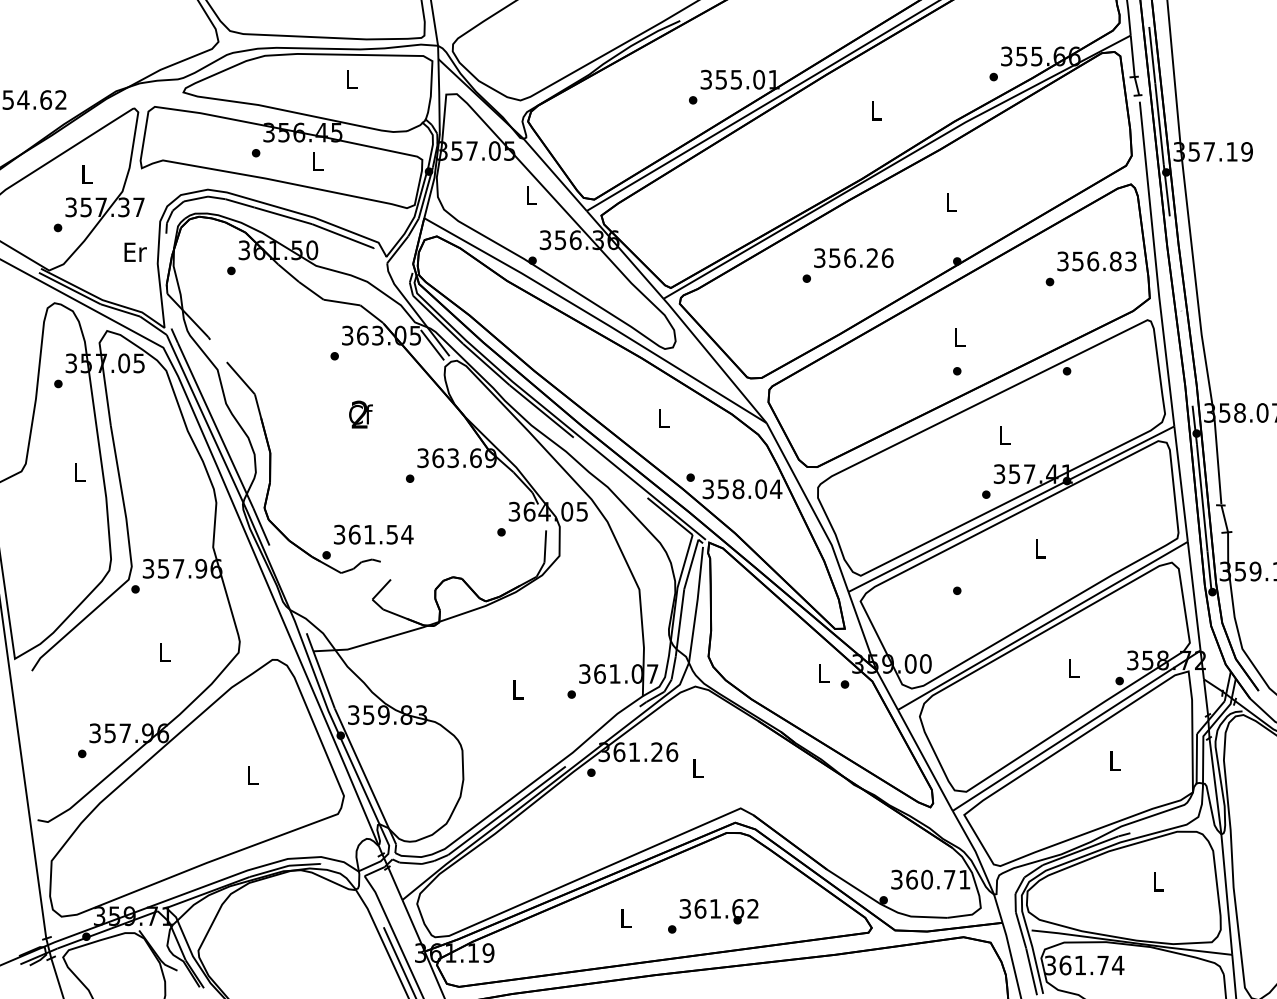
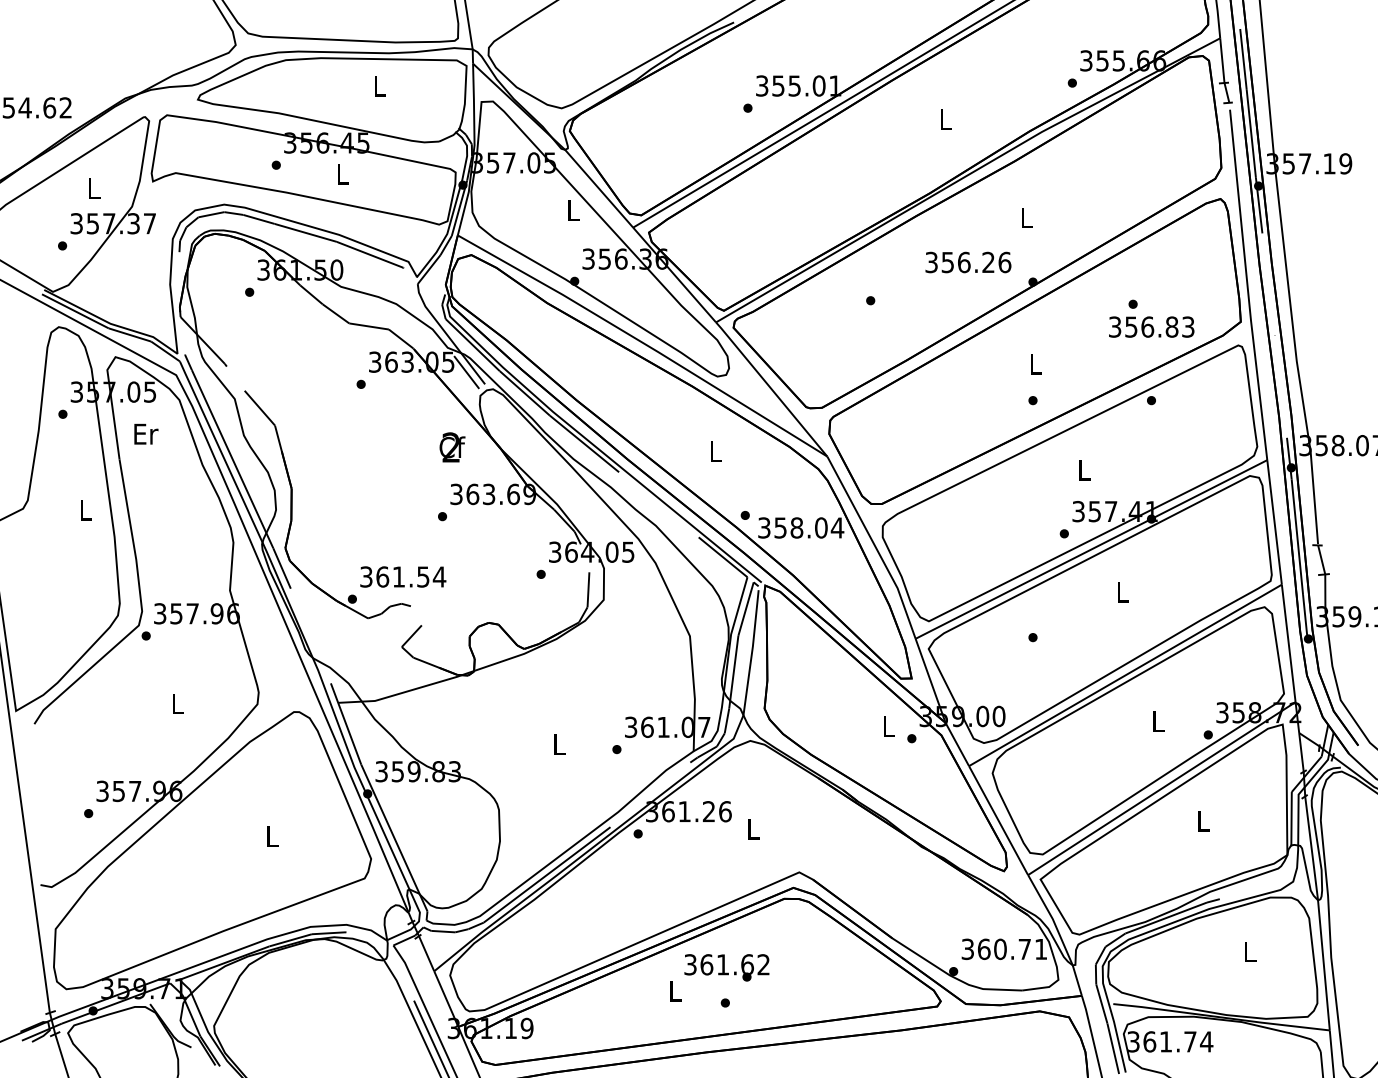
text: (135, 251) -> (146, 433), moved
text: (853, 258) -> (968, 262), moved
text: (1096, 260) -> (1151, 326), moved
text: (360, 414) -> (452, 447), moved
text: (718, 911) -> (726, 967), moved

